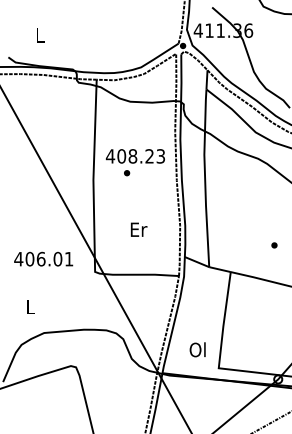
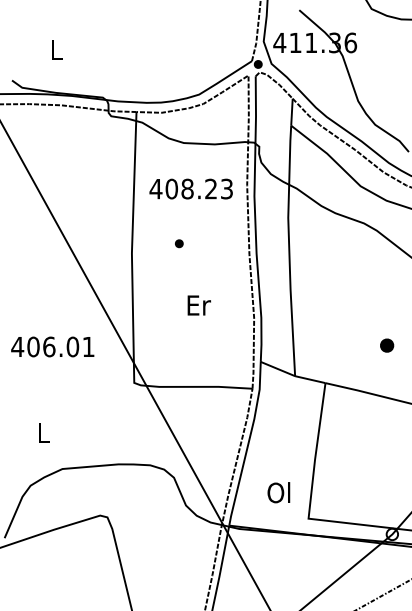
text: (135, 155) -> (190, 188), moved
text: (138, 229) -> (198, 305), moved
part: (274, 245) -> (386, 345), size x1.6
text: (43, 258) -> (52, 346), moved

